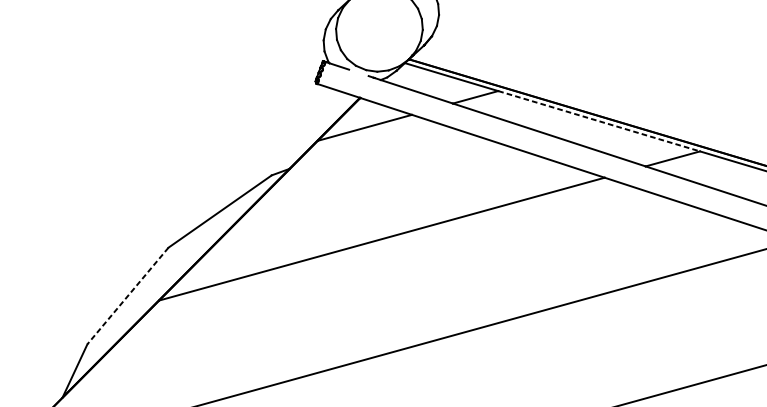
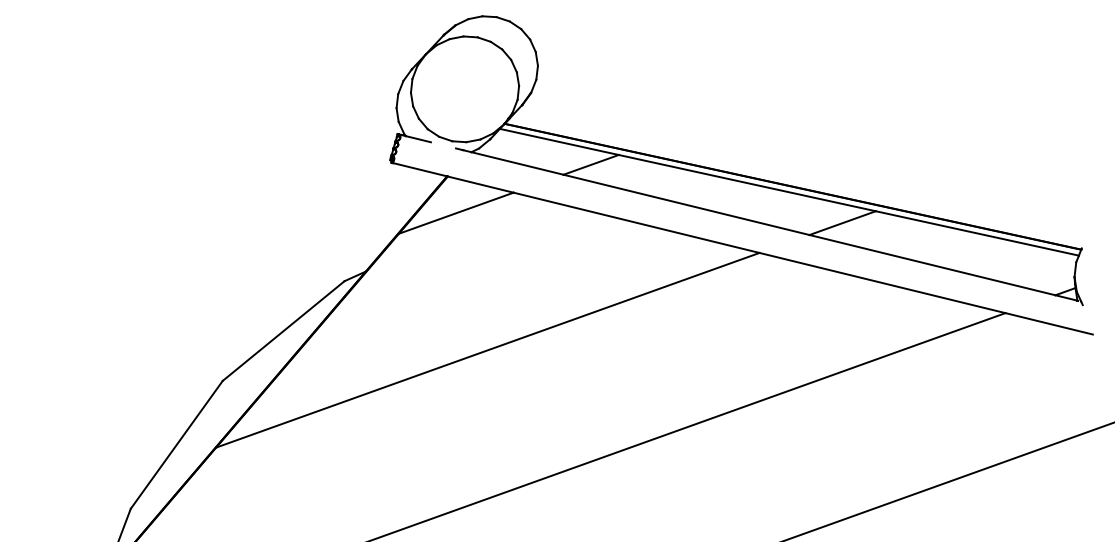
line: (599, 121) -> (747, 183), dashed -> solid
line: (127, 295) -> (176, 444), dashed -> solid

